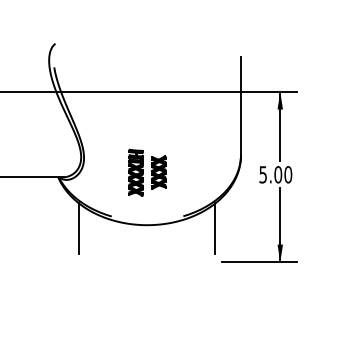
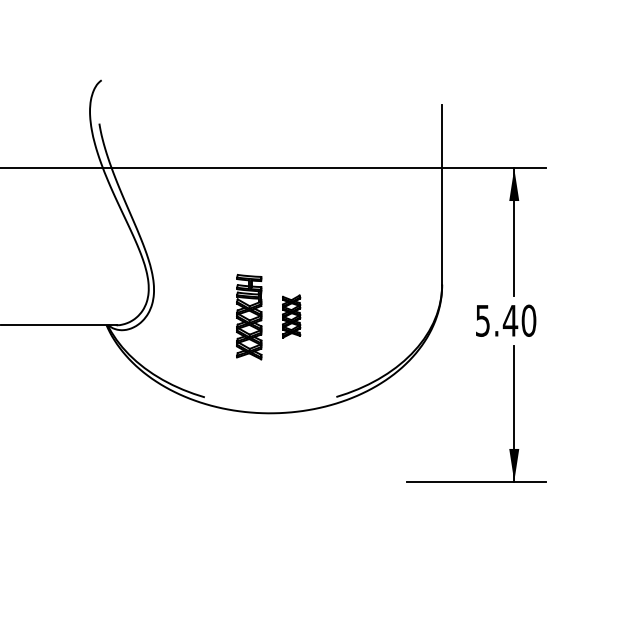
part: (158, 172) -> (290, 316), size x0.7
text: (278, 174) -> (510, 320), 5.00 -> 5.40
line: (79, 228) -> (145, 419), removed
line: (215, 228) -> (395, 419), removed

